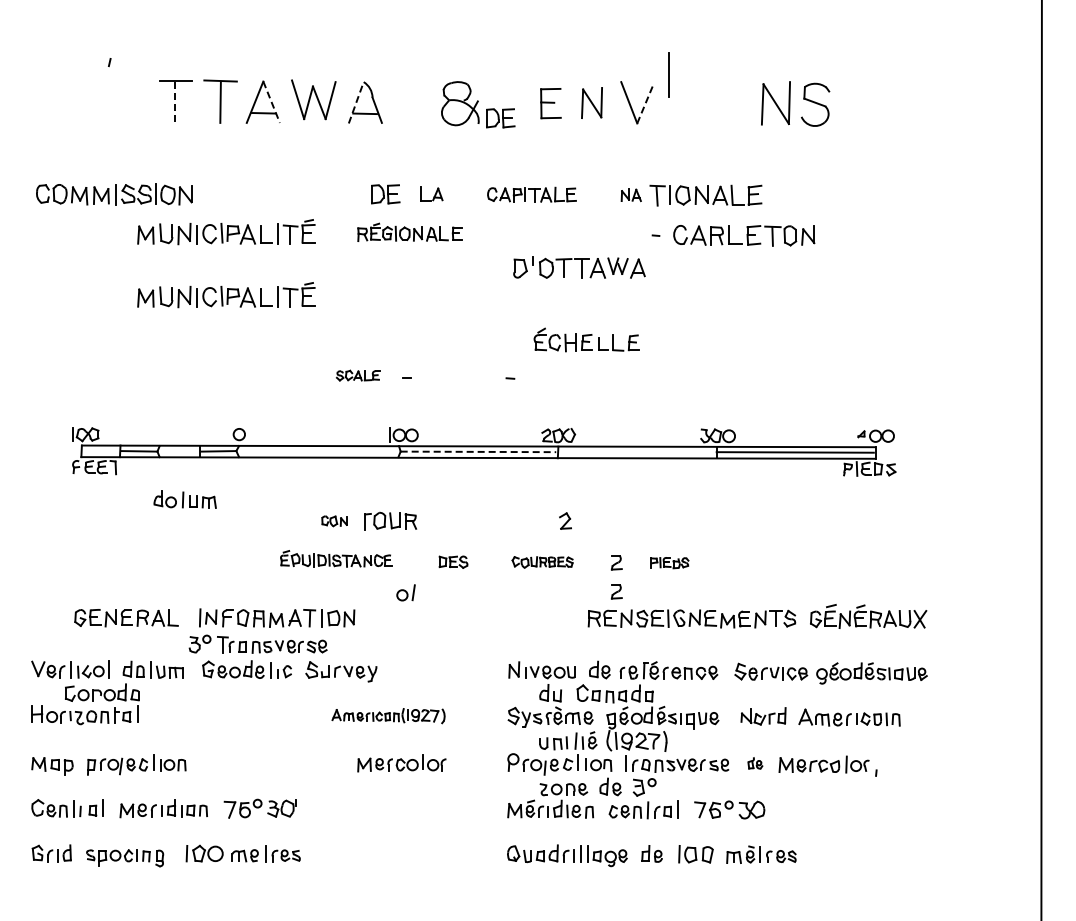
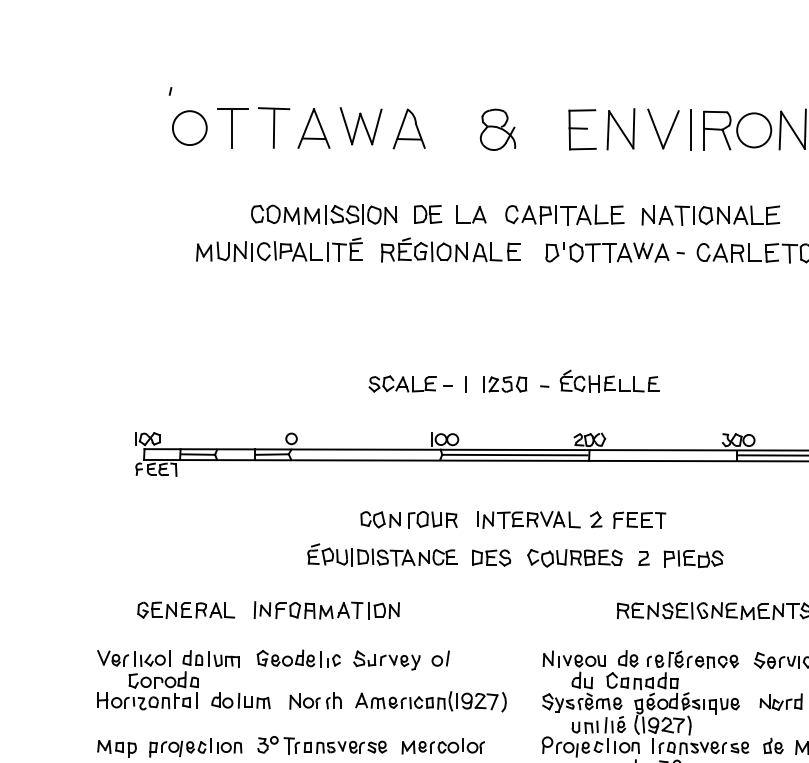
line: (668, 74) -> (690, 129), moved
circle: (130, 101) -> (189, 127), added
line: (271, 102) -> (321, 128), dashed -> solid
line: (356, 102) -> (400, 128), dashed -> solid
part: (591, 102) -> (620, 128), size x1.43
line: (175, 103) -> (231, 129), dashed -> solid
part: (550, 103) -> (582, 129), size x1.43
line: (645, 103) -> (670, 129), dashed -> solid
part: (716, 104) -> (737, 130), added
part: (500, 118) -> (535, 143), removed
part: (431, 193) -> (471, 213), size x1.43
part: (114, 194) -> (324, 214), moved
part: (531, 194) -> (564, 214), size x1.43
part: (631, 194) -> (657, 214), size x1.67
part: (409, 232) -> (450, 250), size x1.43
part: (579, 267) -> (607, 252), moved
part: (226, 295) -> (279, 309), removed
part: (586, 339) -> (609, 380), moved
part: (357, 375) -> (401, 383), size x1.67
line: (426, 375) -> (466, 383), added
part: (467, 376) -> (504, 384), added
line: (478, 451) -> (514, 454), dashed -> solid
part: (184, 499) -> (240, 700), moved
part: (493, 520) -> (528, 519), added
part: (334, 521) -> (380, 520), size x1.67
part: (611, 521) -> (639, 520), added
part: (336, 558) -> (382, 554), size x1.43
part: (453, 562) -> (491, 558), size x1.43
part: (542, 562) -> (574, 558), size x1.67
part: (669, 562) -> (693, 558), size x1.67
part: (616, 591) -> (643, 585), removed
part: (405, 592) -> (440, 658), moved
part: (257, 643) -> (321, 744), moved
part: (264, 714) -> (315, 700), added
part: (388, 715) -> (430, 701), size x1.43
part: (755, 762) -> (773, 745), size x1.43

